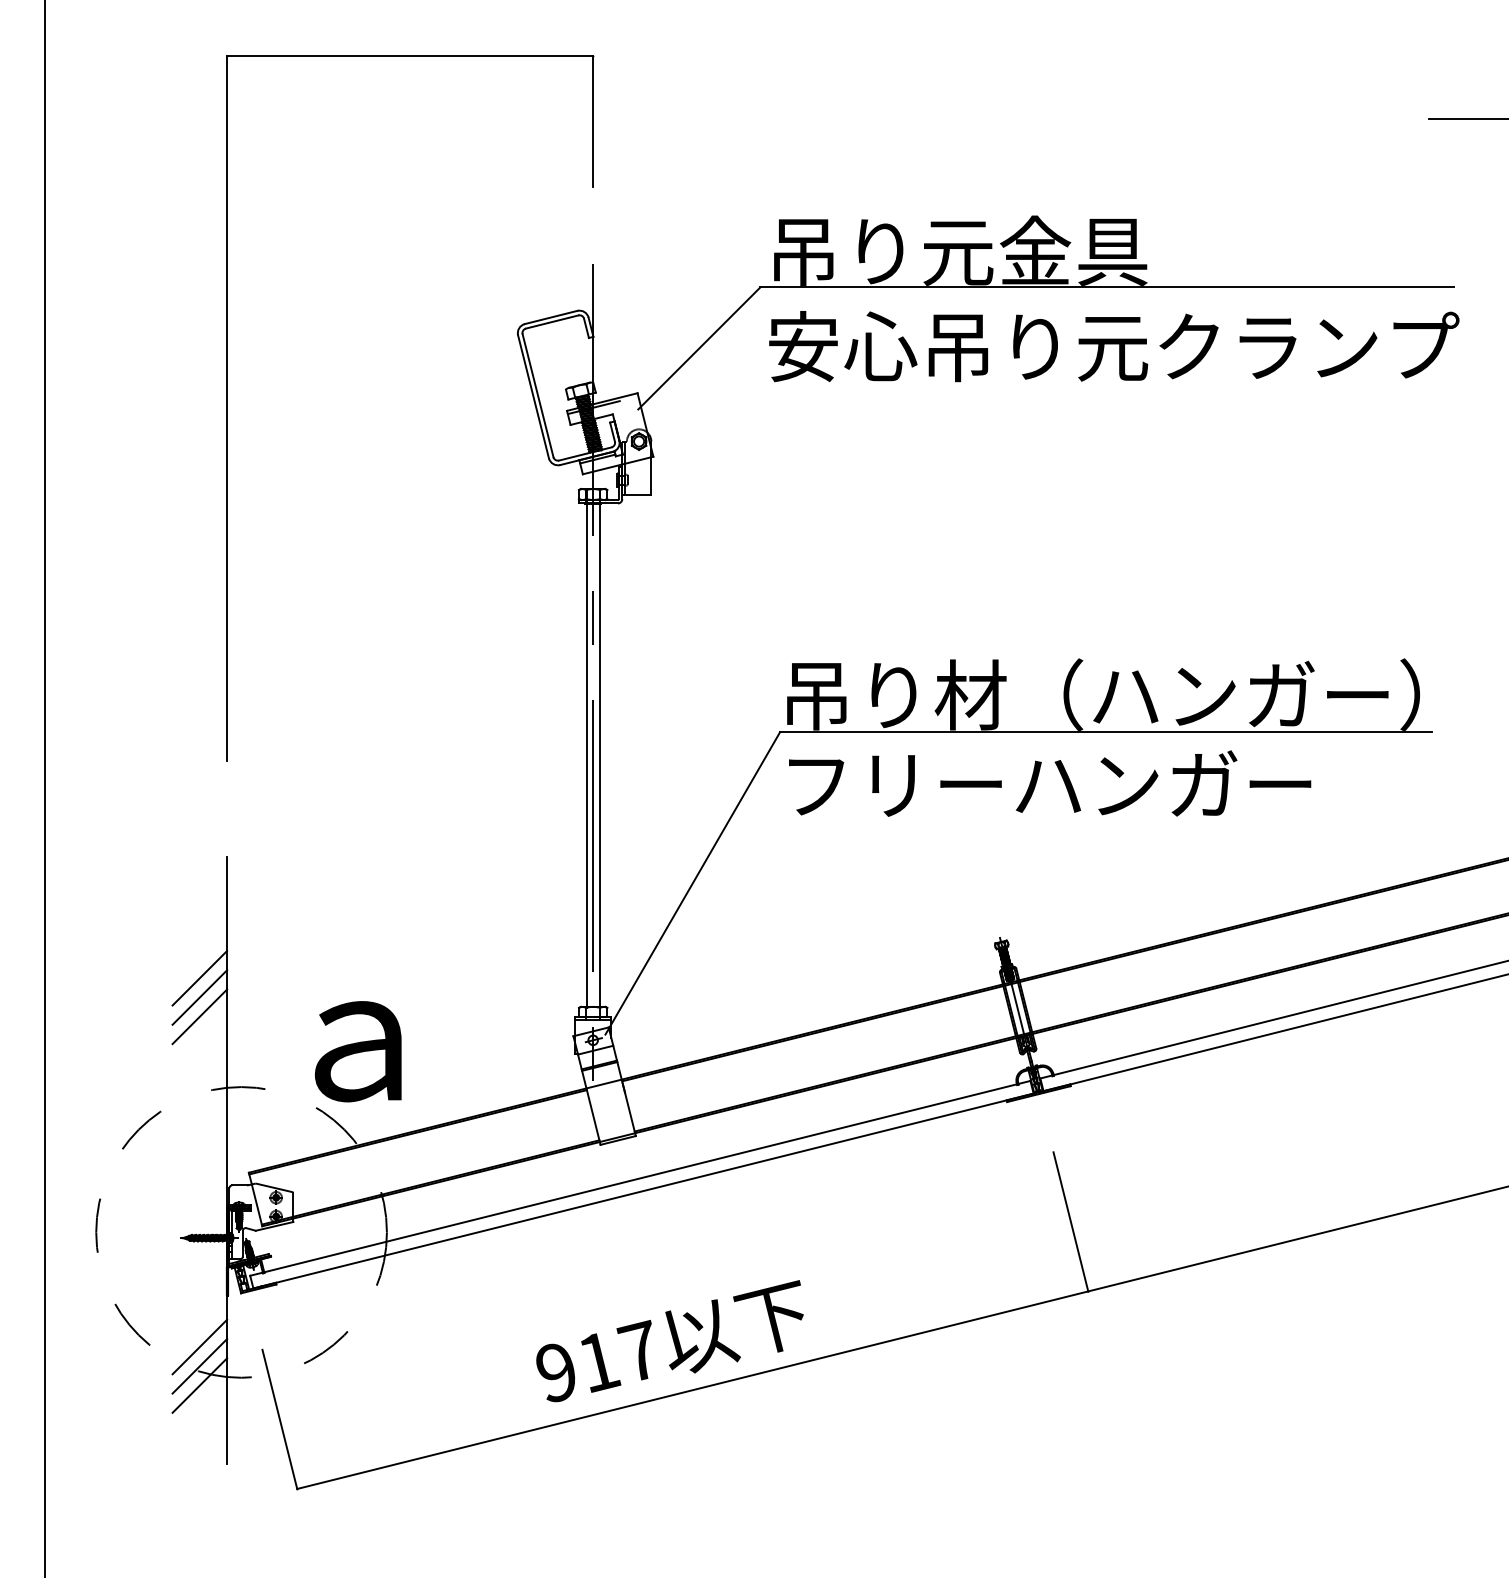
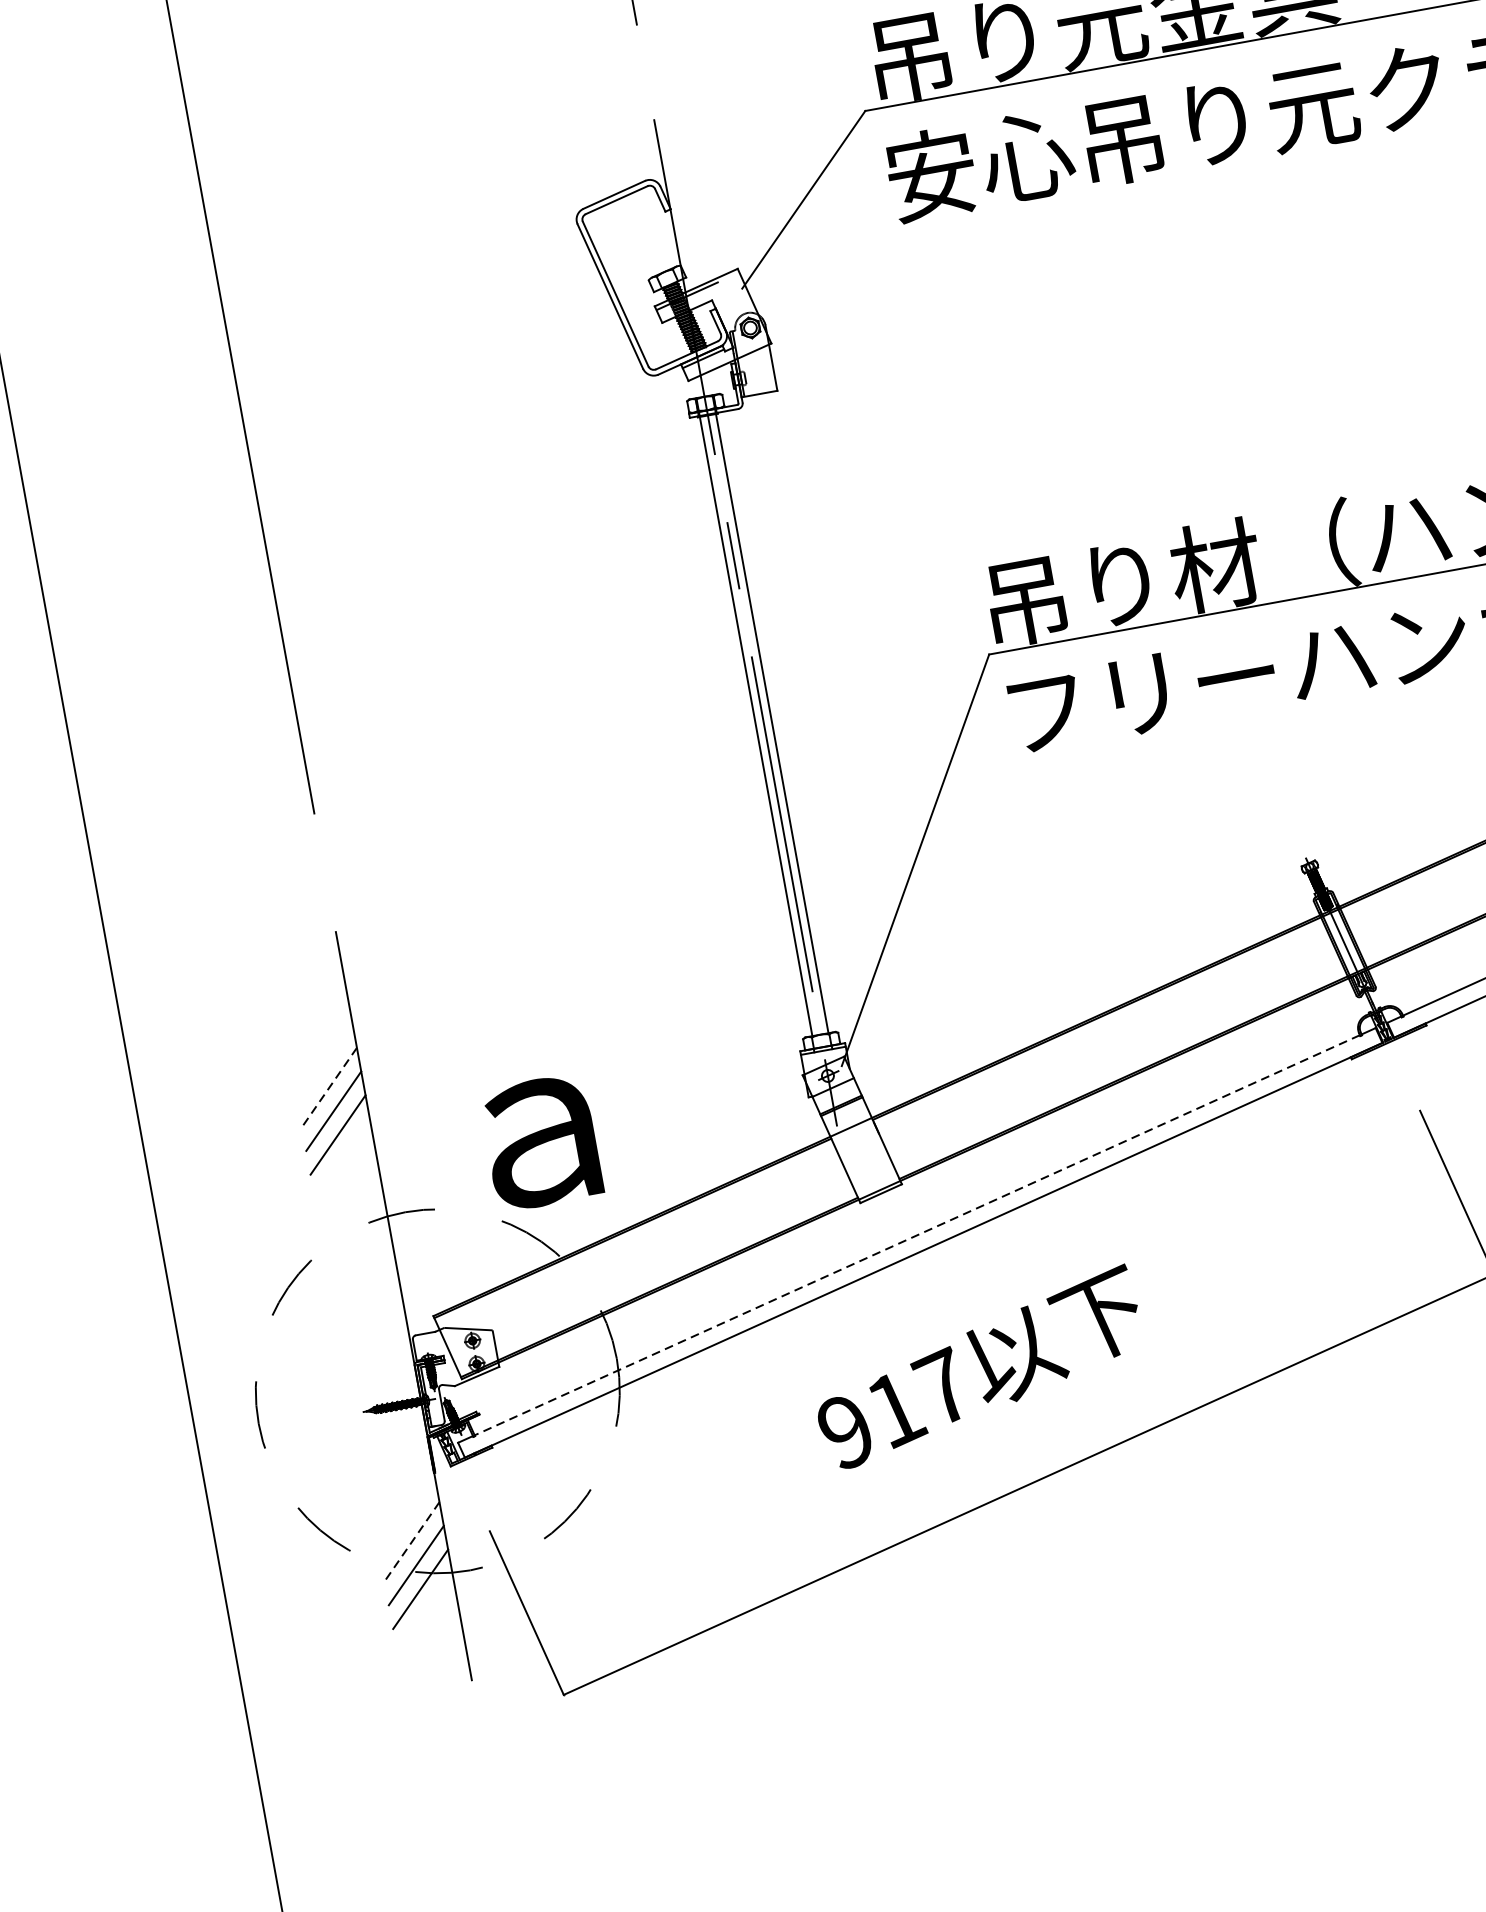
line: (199, 978) -> (329, 1087), solid -> dashed
line: (640, 1178) -> (917, 1235), solid -> dashed
text: (669, 1341) -> (978, 1368), moved
line: (199, 1347) -> (411, 1542), solid -> dashed

